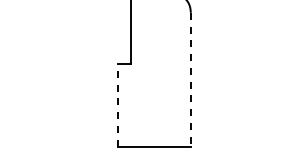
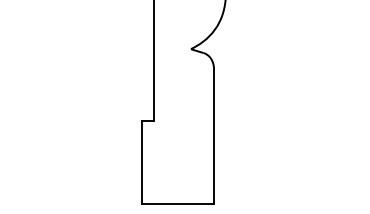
line: (191, 79) -> (214, 136), dashed -> solid
line: (118, 104) -> (141, 161), dashed -> solid

